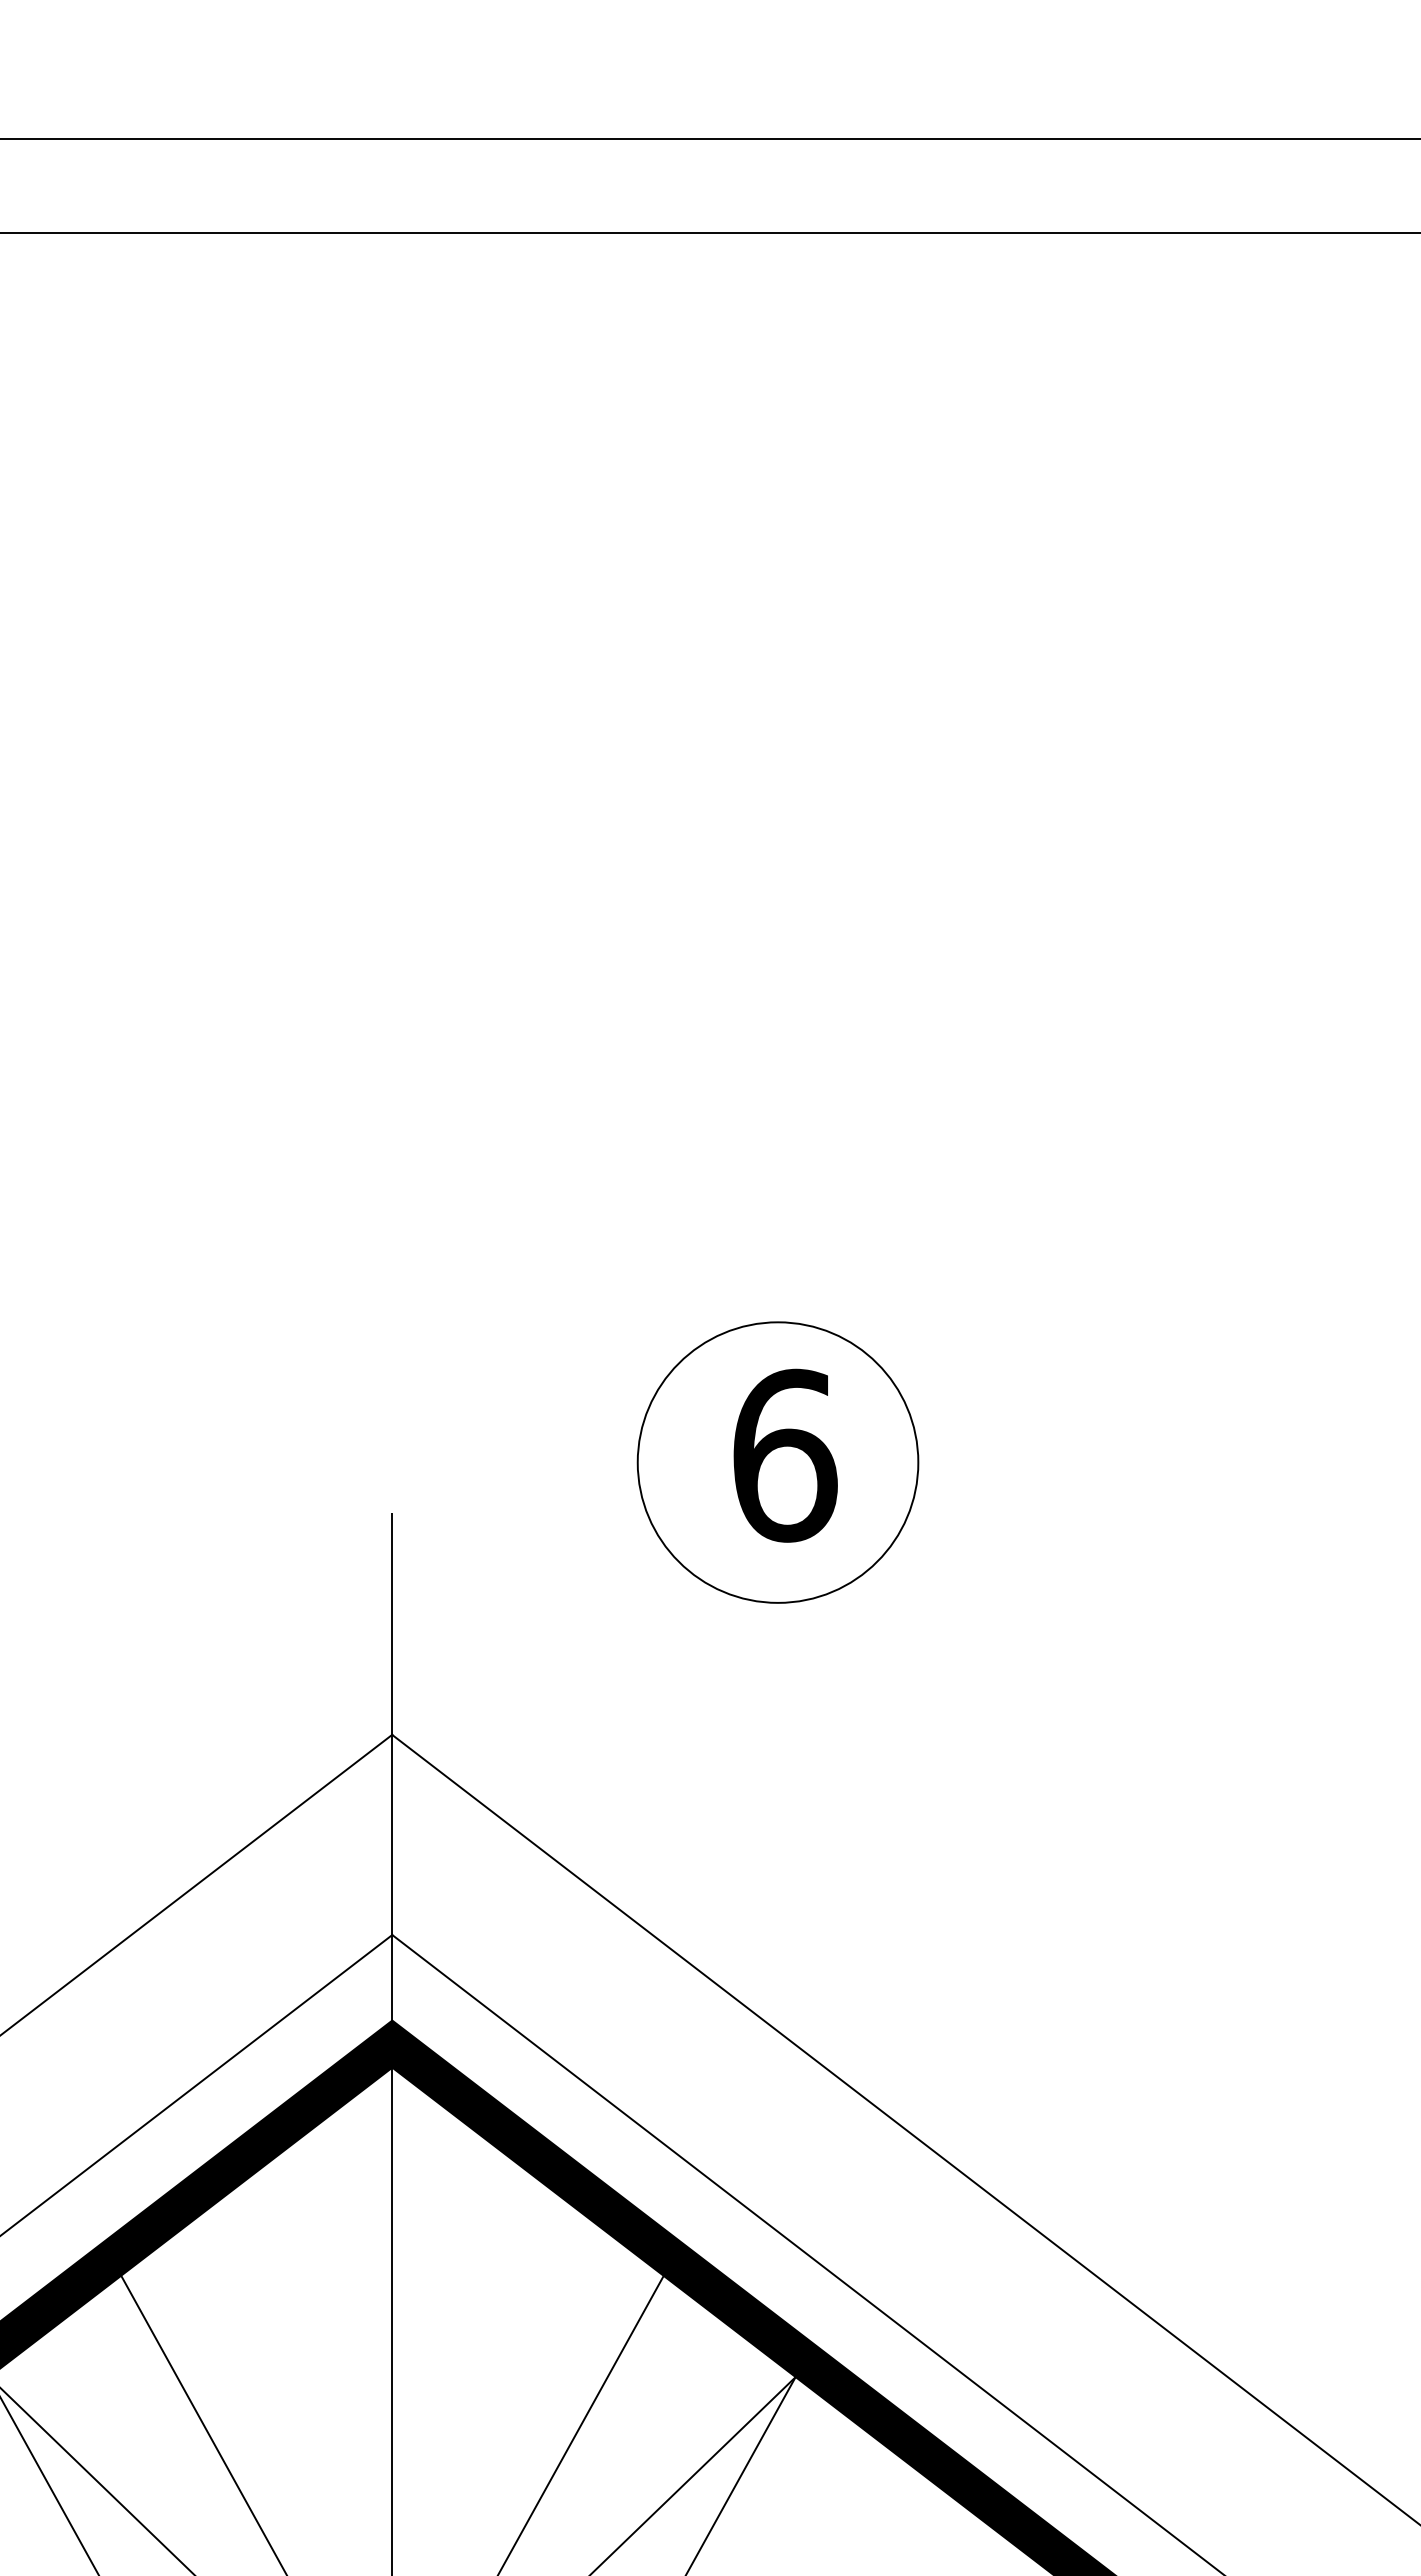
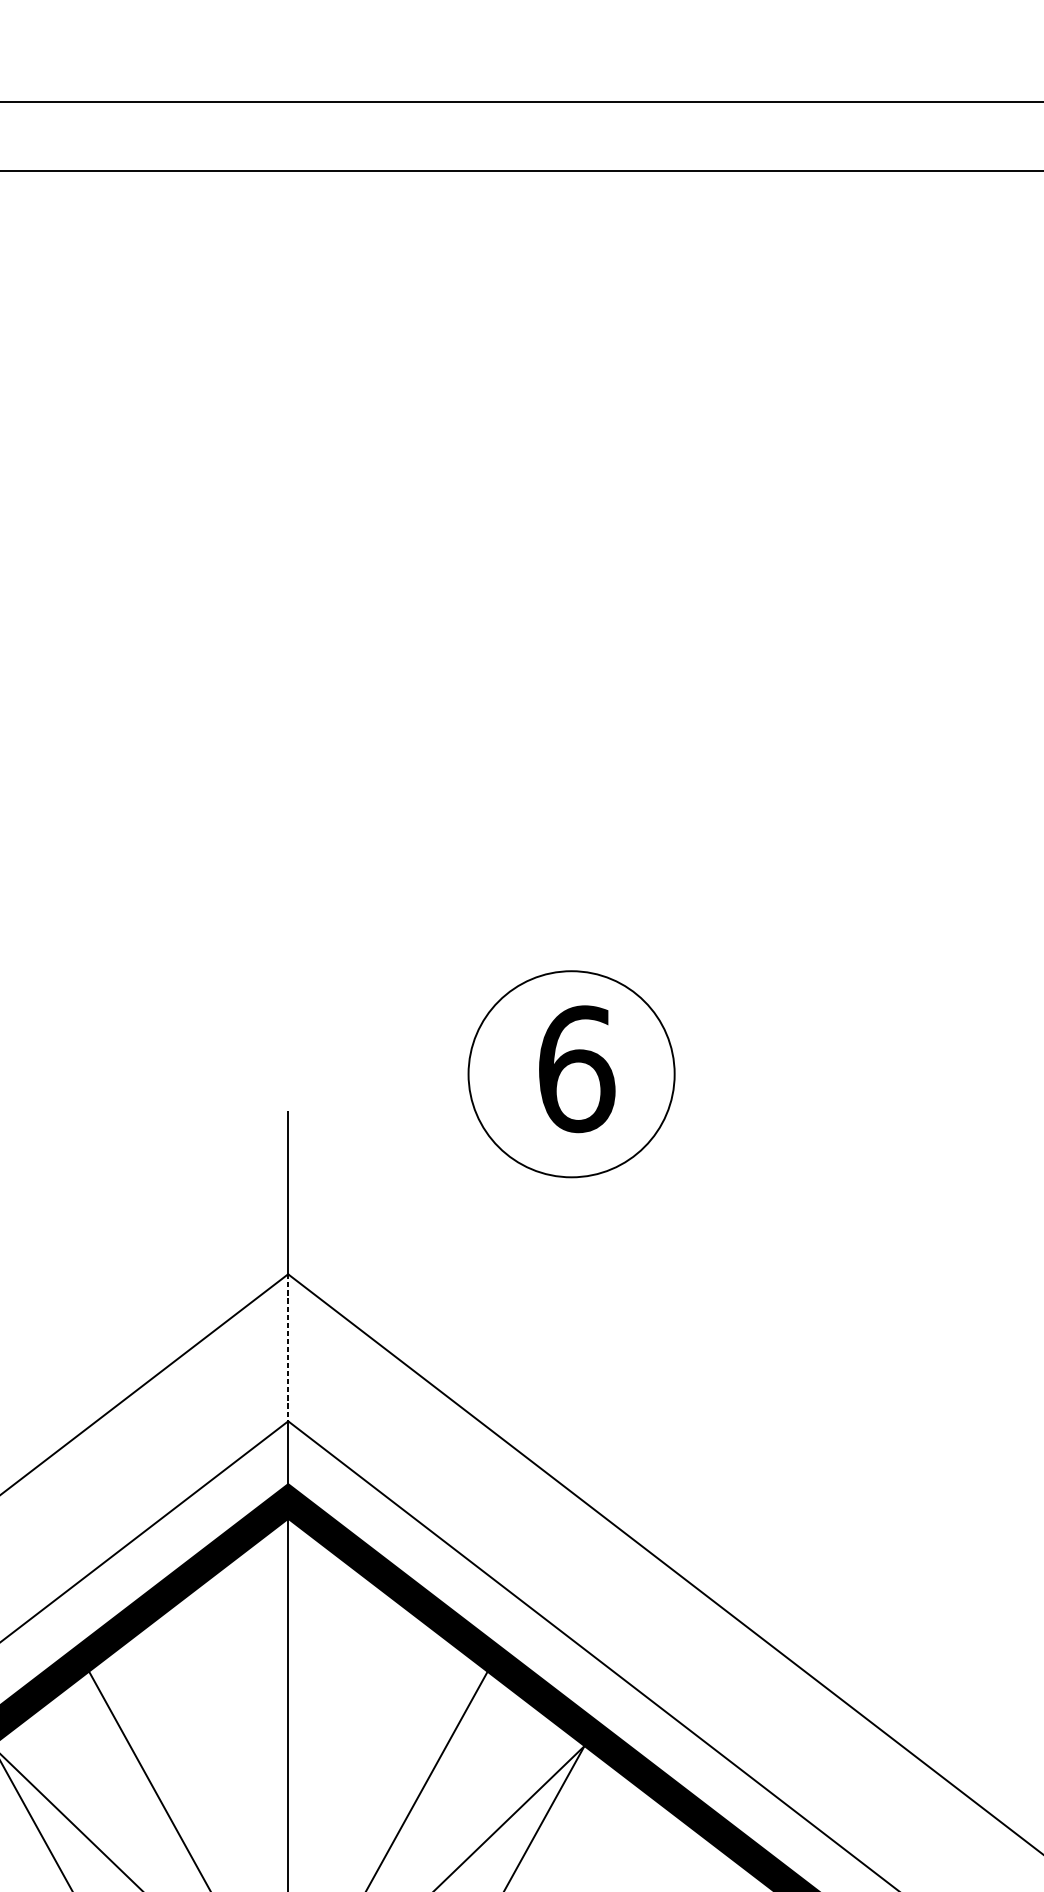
line: (392, 1835) -> (288, 1348), solid -> dashed

